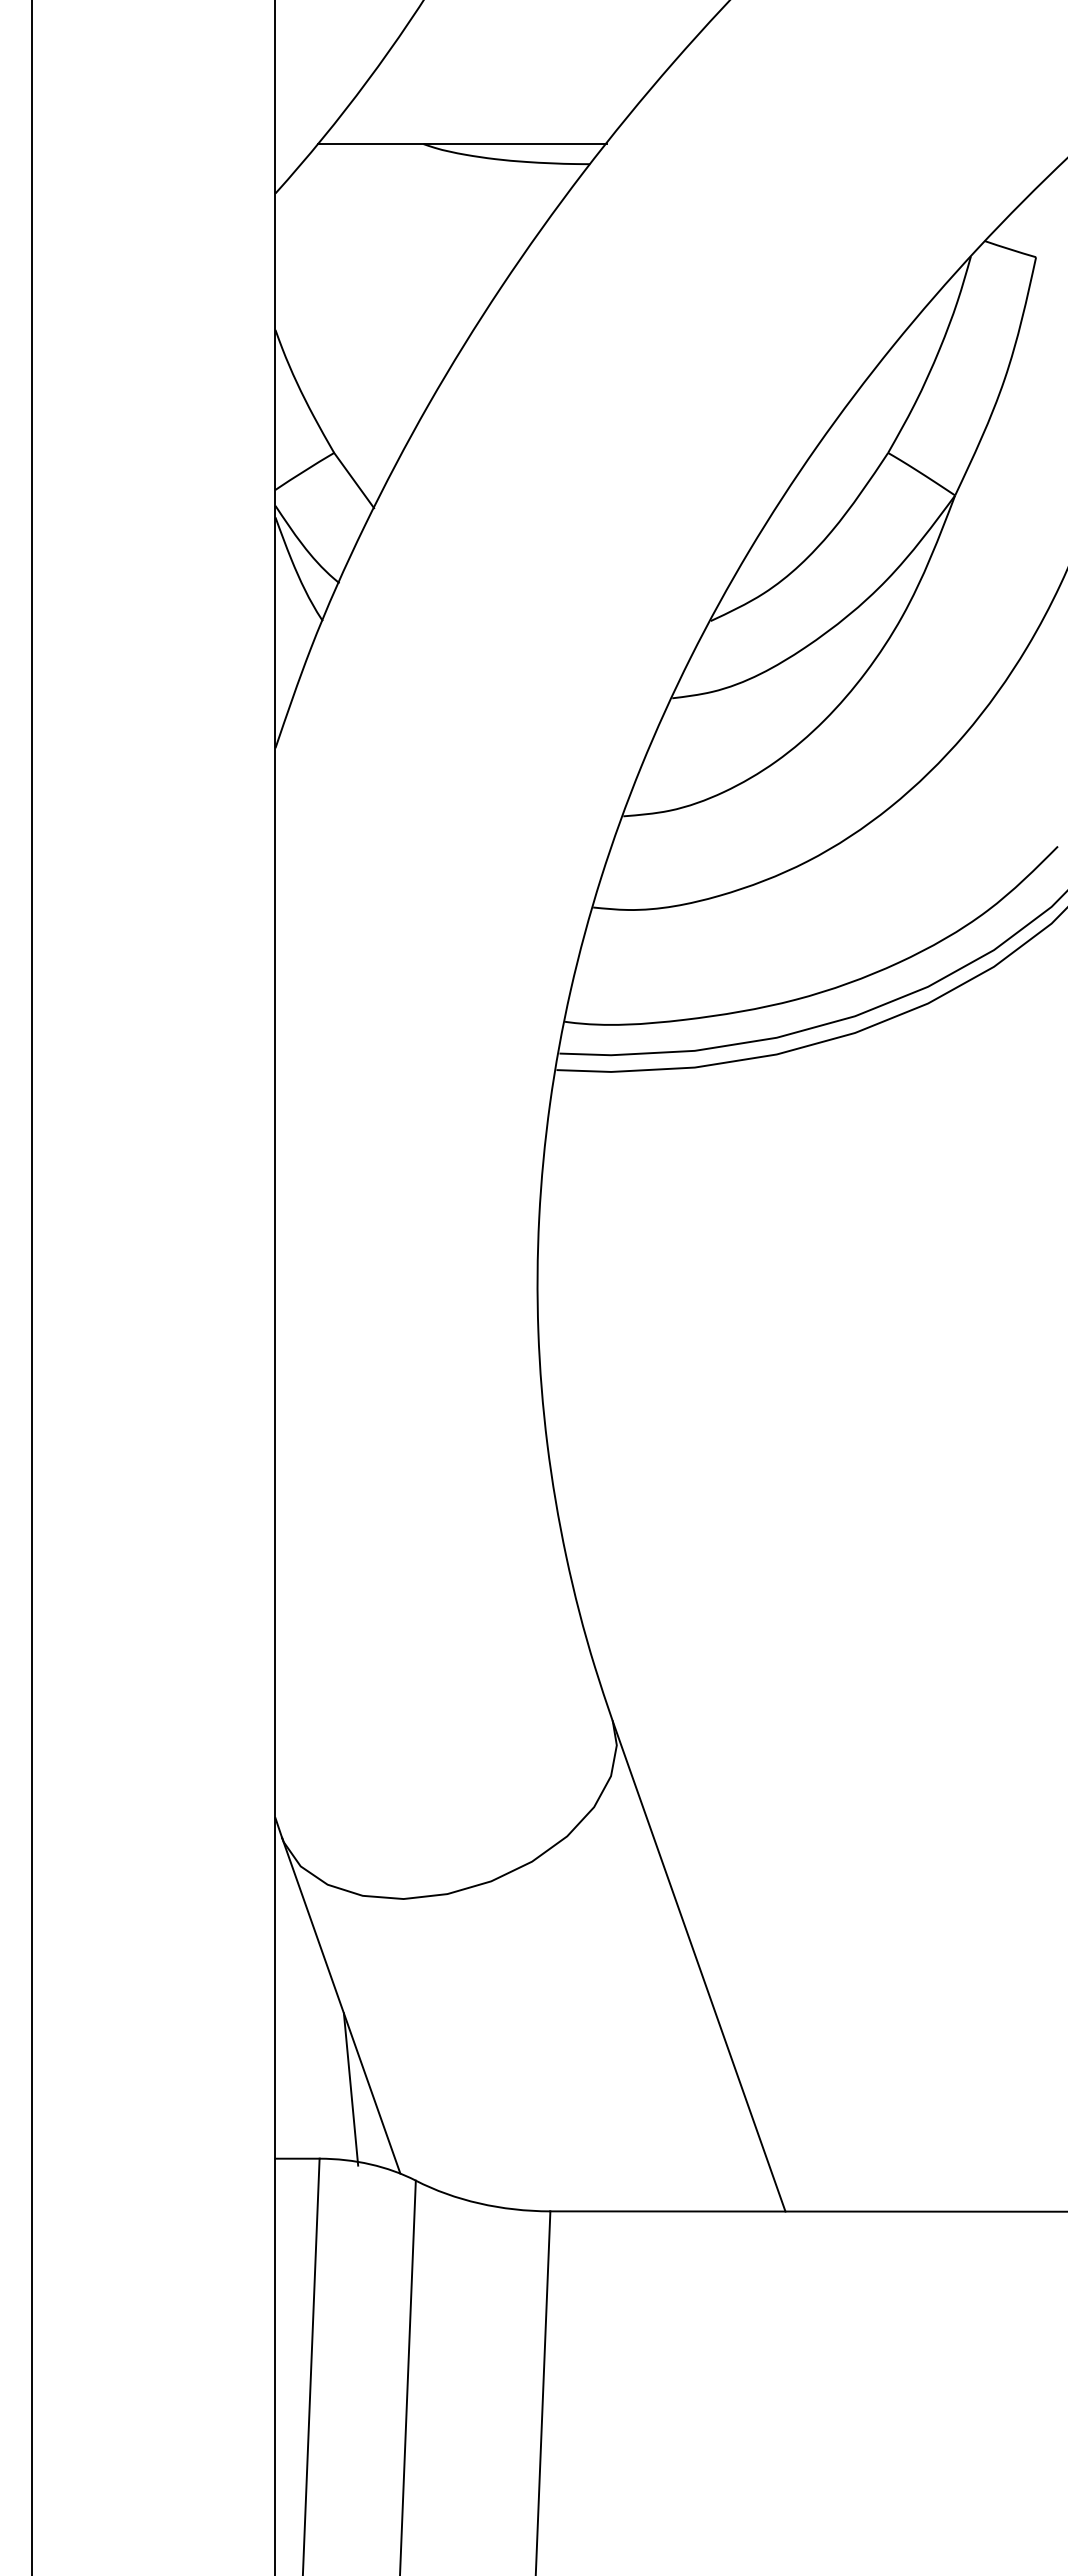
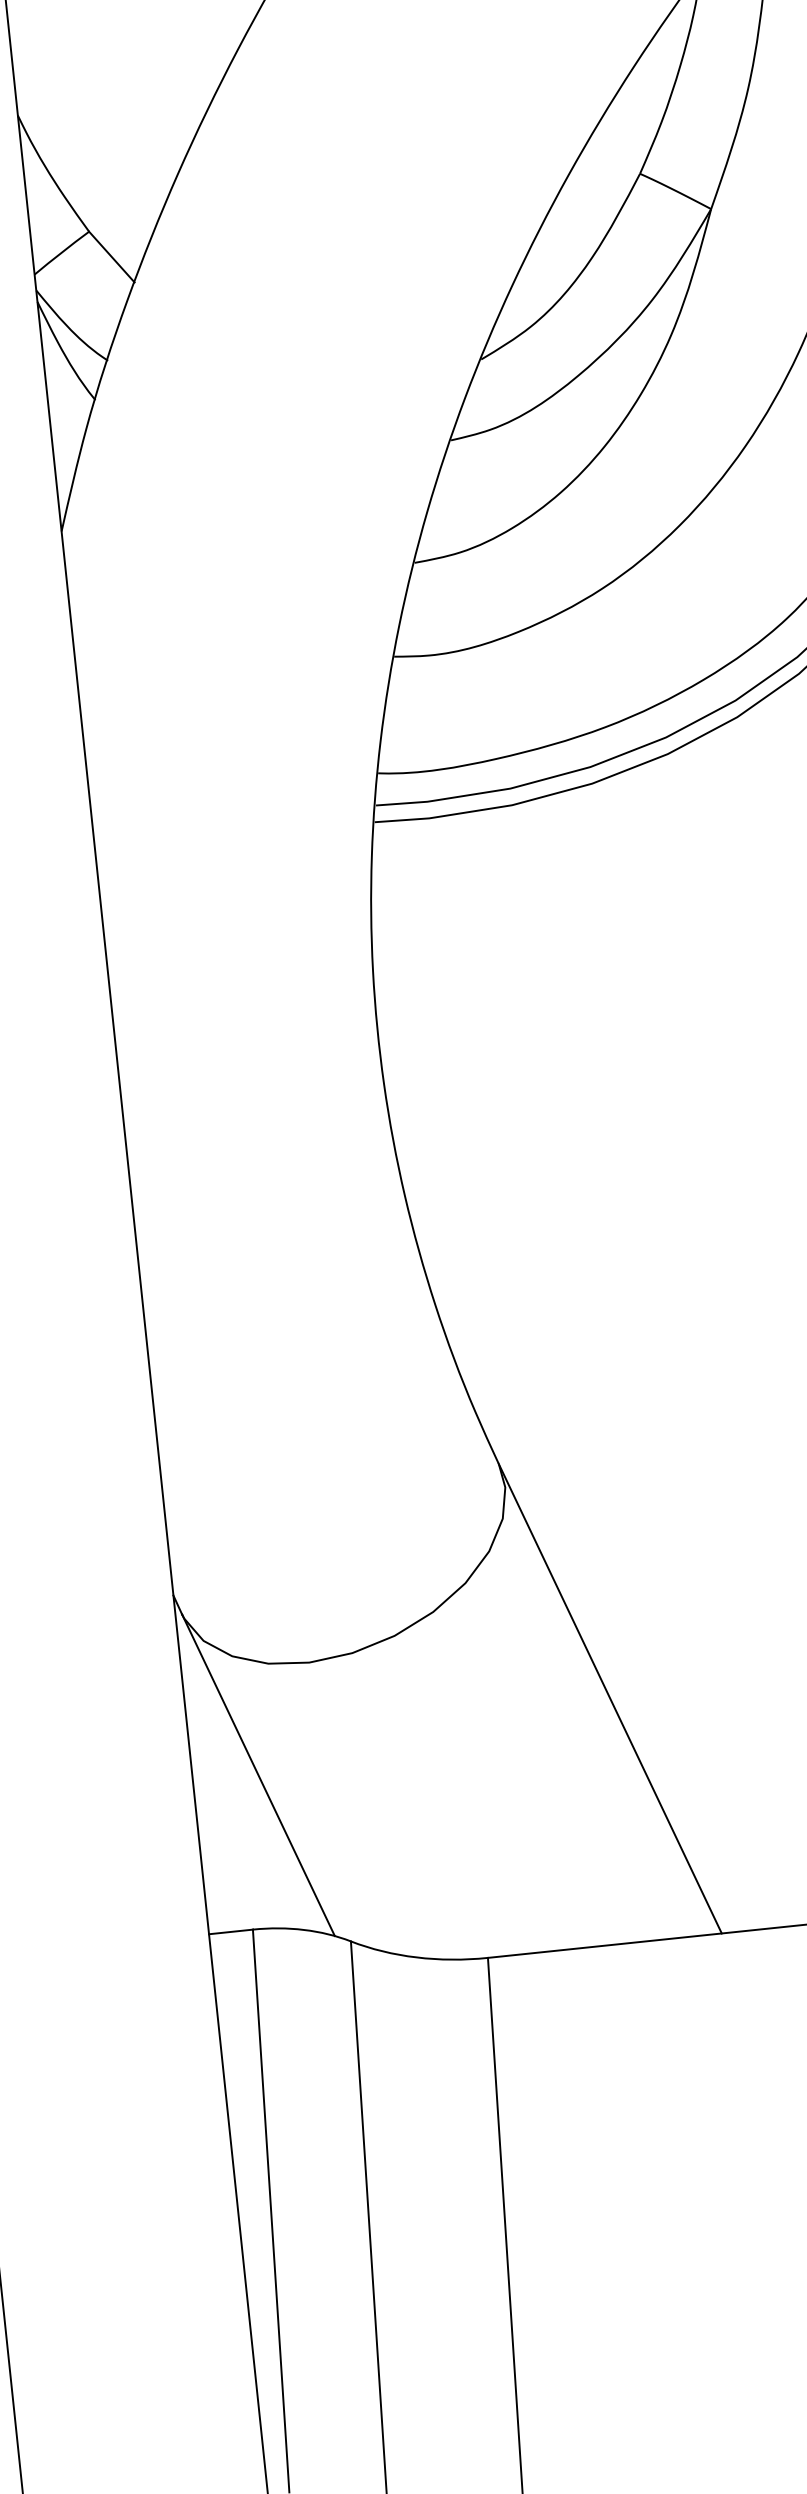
line: (350, 2089) -> (276, 1857), removed

